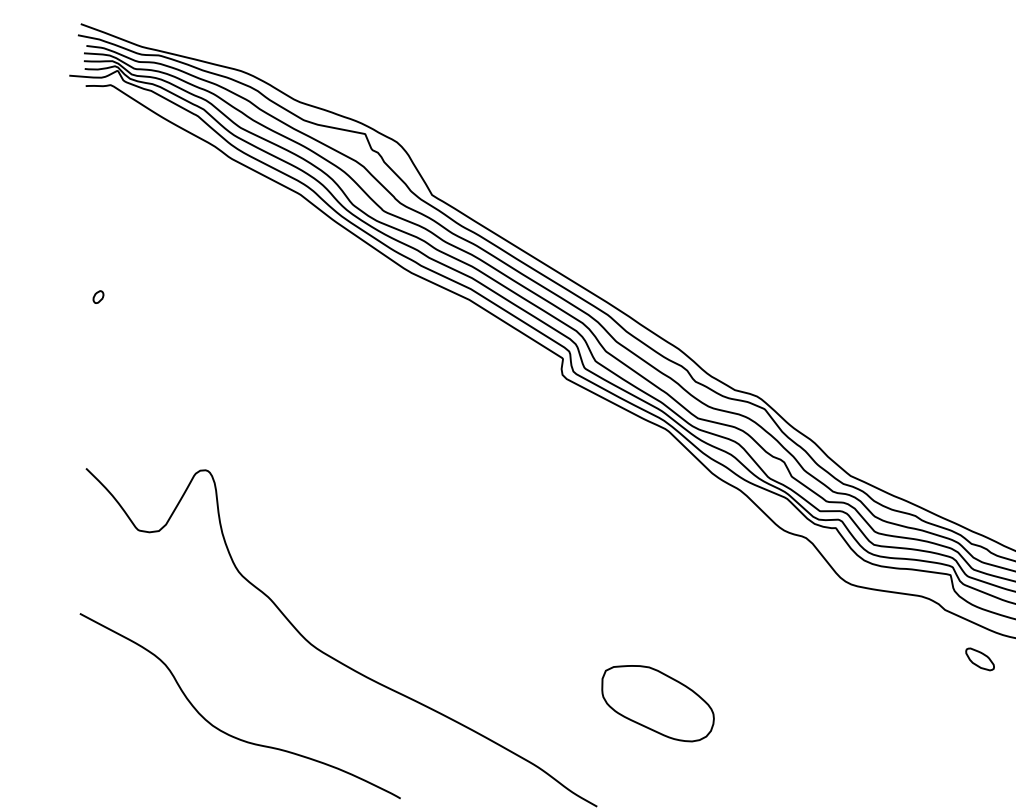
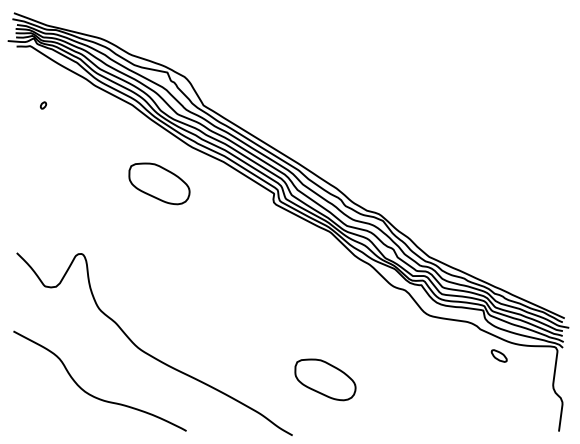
part: (98, 297) -> (43, 105), moved
part: (350, 339) -> (159, 183), added

